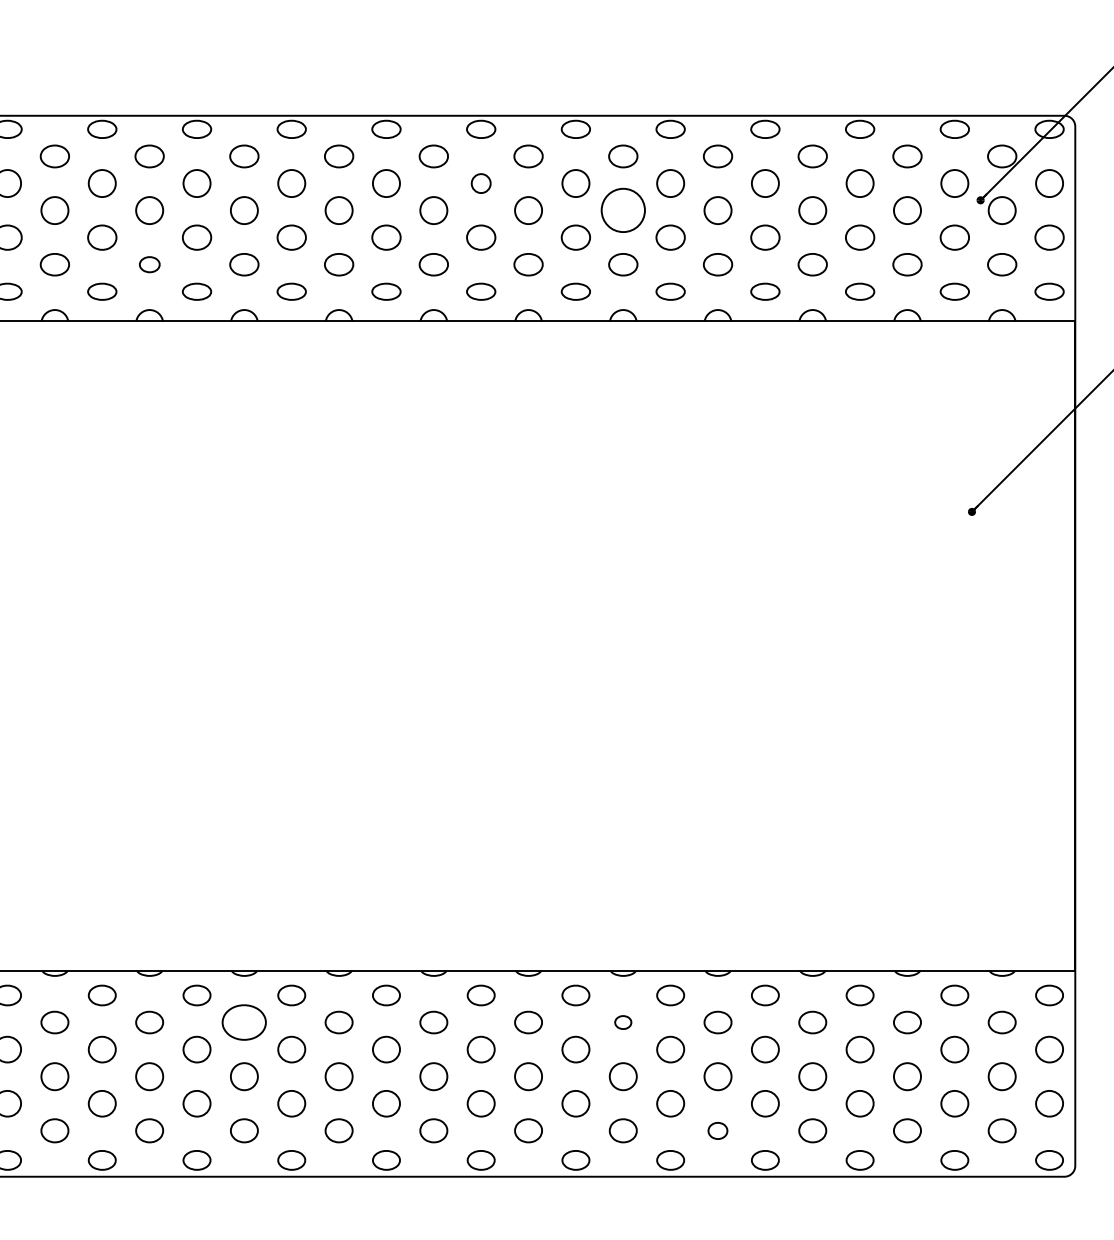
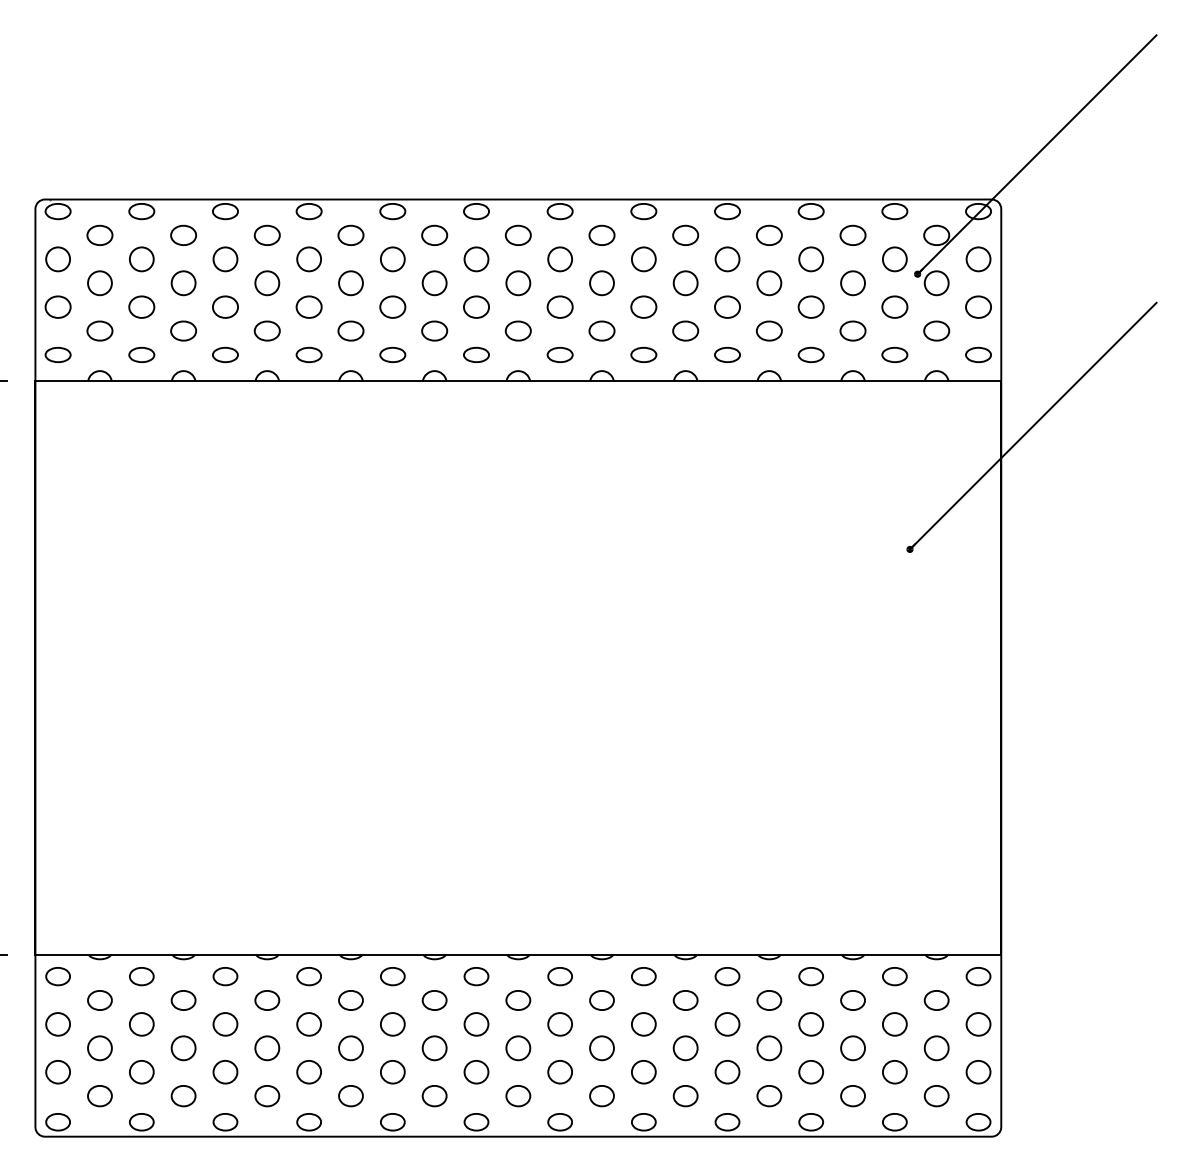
circle: (481, 183) -> (476, 259), size x1.43
circle: (622, 210) -> (601, 283), size x0.62
part: (149, 264) -> (183, 330), size x1.43
part: (244, 1022) -> (267, 1000), size x0.62
part: (622, 1022) -> (601, 1000), size x1.67
part: (717, 1131) -> (685, 1096), size x1.43

